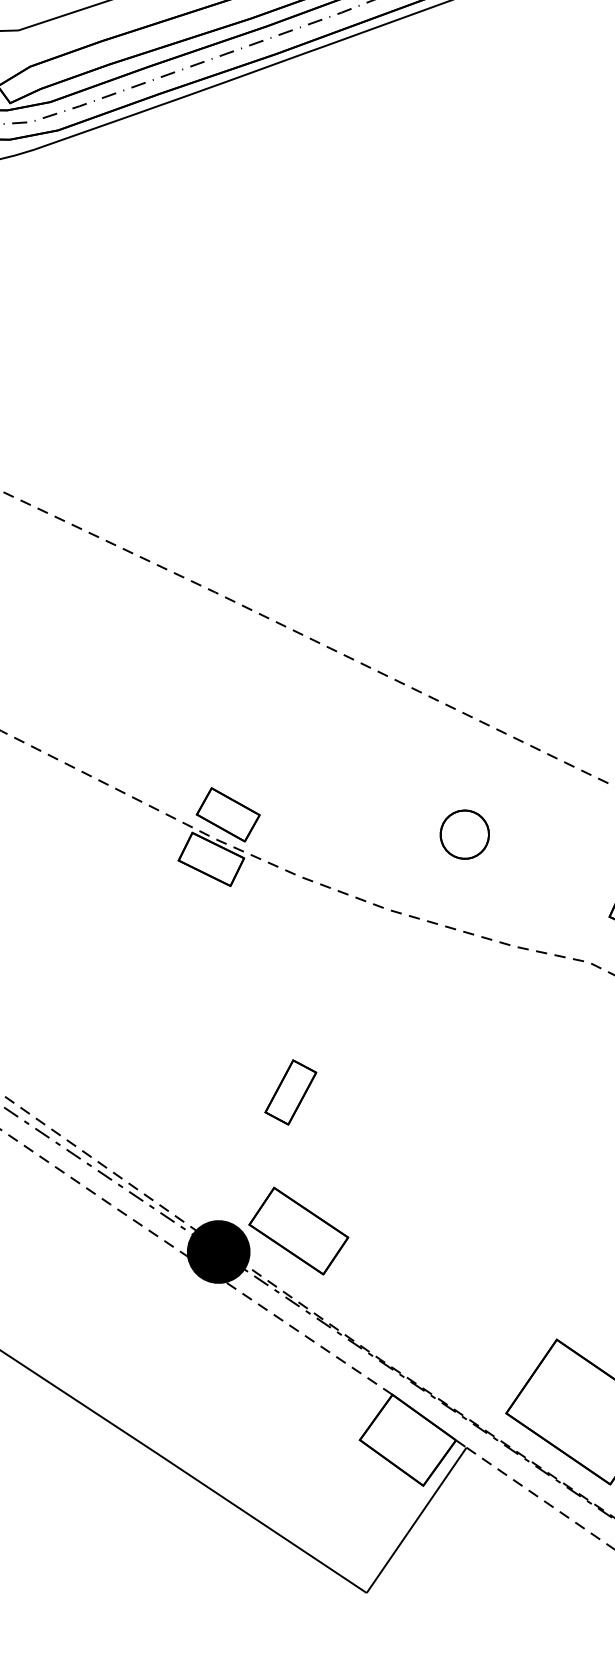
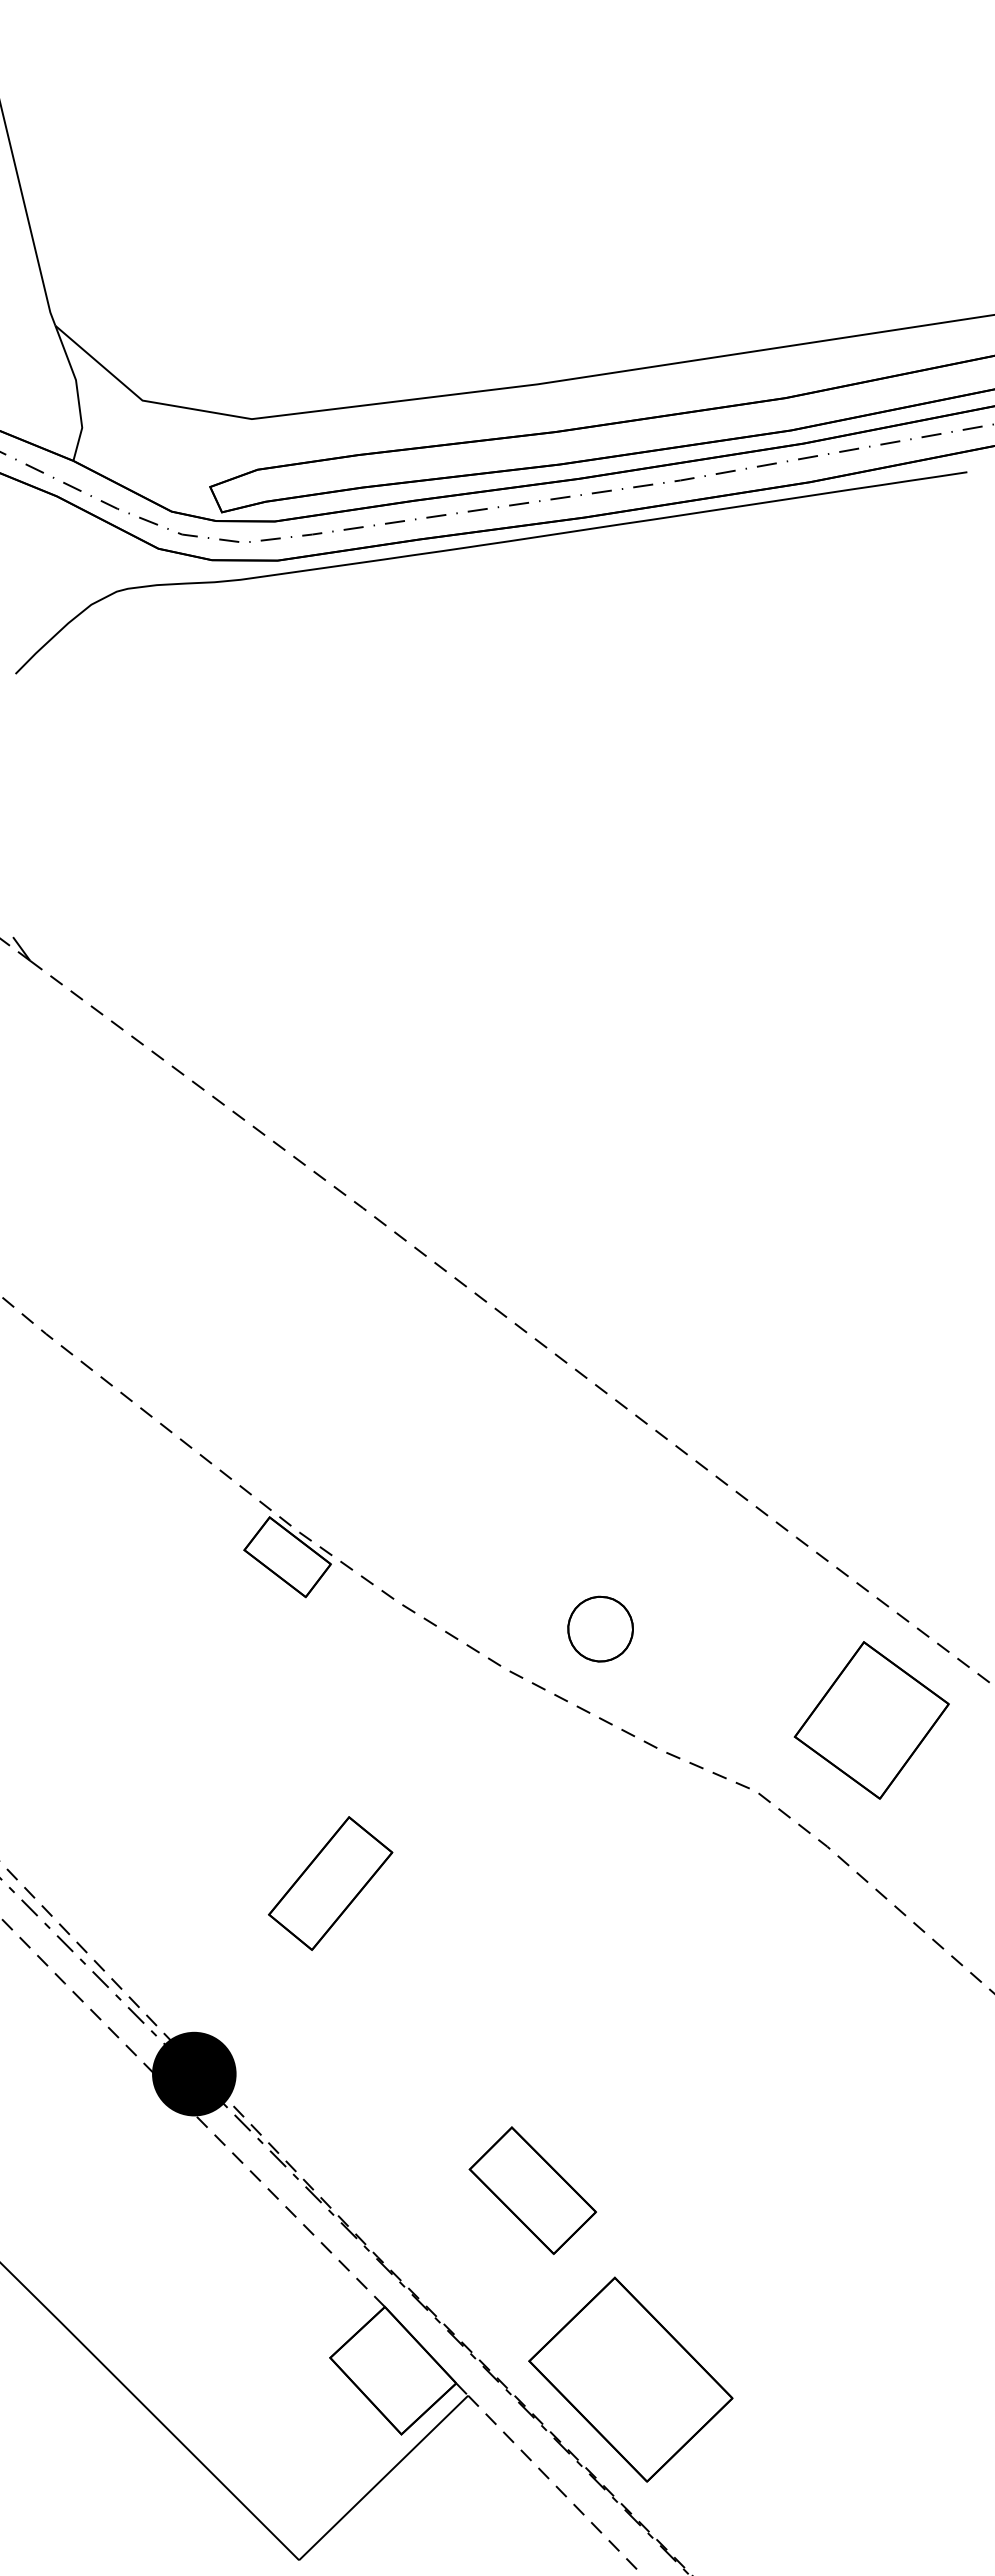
part: (228, 814) -> (321, 1502), removed
part: (464, 834) -> (600, 1628), moved
part: (290, 1092) -> (330, 1883), size x1.6
part: (298, 1231) -> (532, 2190), moved

